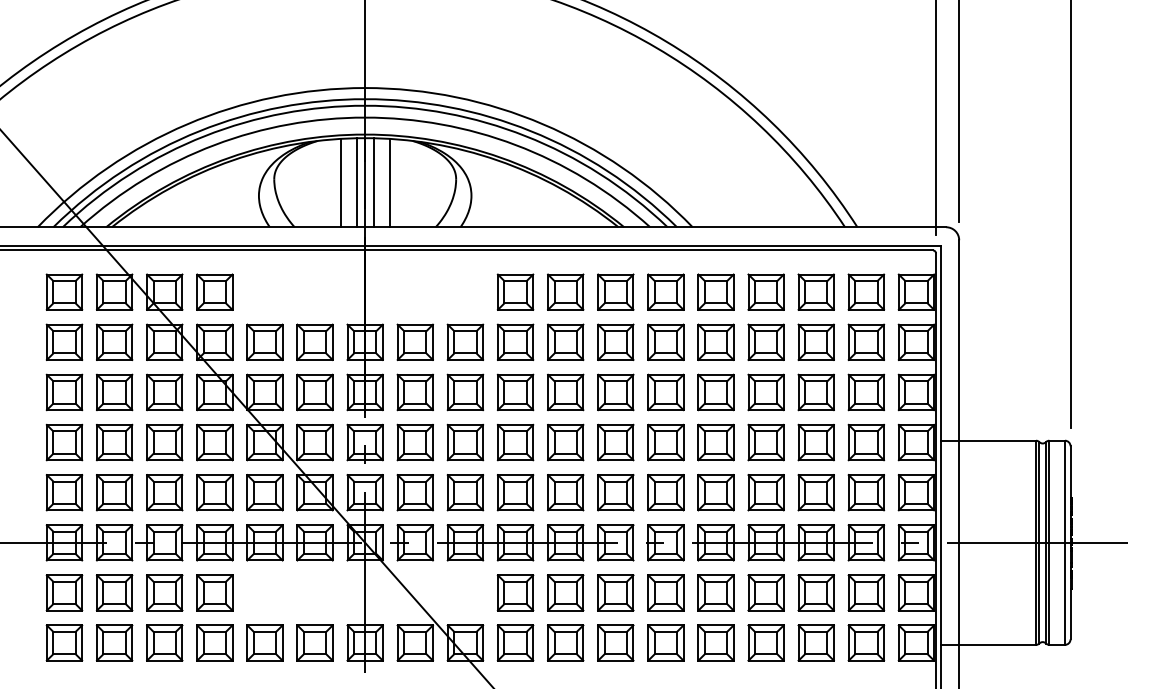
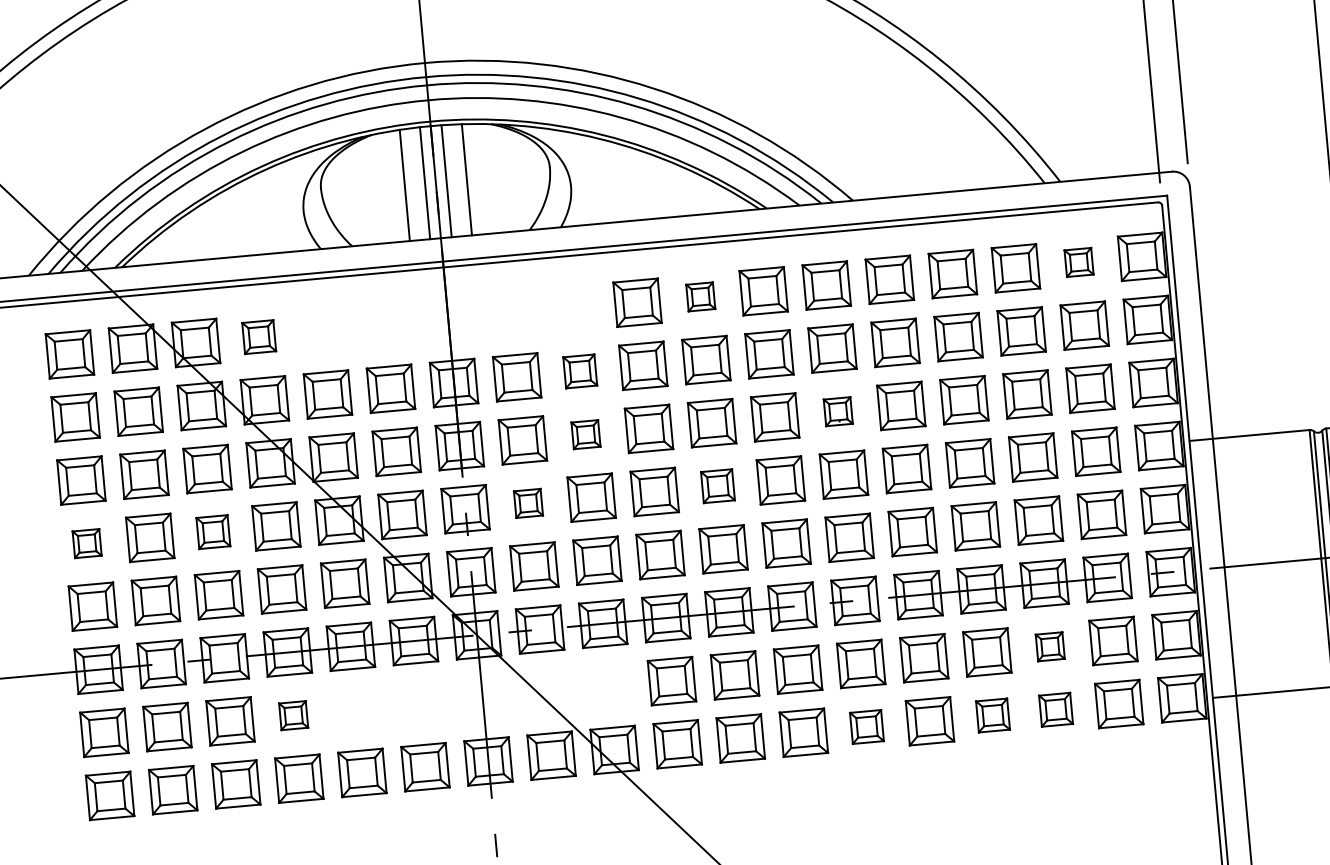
part: (214, 291) -> (258, 336), size x0.7
part: (565, 291) -> (700, 296), size x0.6
part: (866, 291) -> (1079, 261), size x0.6
part: (465, 341) -> (580, 370), size x0.7
part: (465, 392) -> (586, 434), size x0.6
part: (665, 392) -> (837, 411), size x0.6
part: (64, 442) -> (87, 543), size x0.6
part: (164, 442) -> (212, 532), size x0.7
part: (414, 442) -> (527, 503), size x0.6
part: (565, 442) -> (717, 486), size x0.7
part: (214, 592) -> (293, 715), size x0.6
part: (815, 592) -> (1049, 646), size x0.6
part: (665, 642) -> (866, 726), size x0.7
part: (765, 642) -> (992, 714), size x0.7
part: (815, 642) -> (1055, 709), size x0.7

